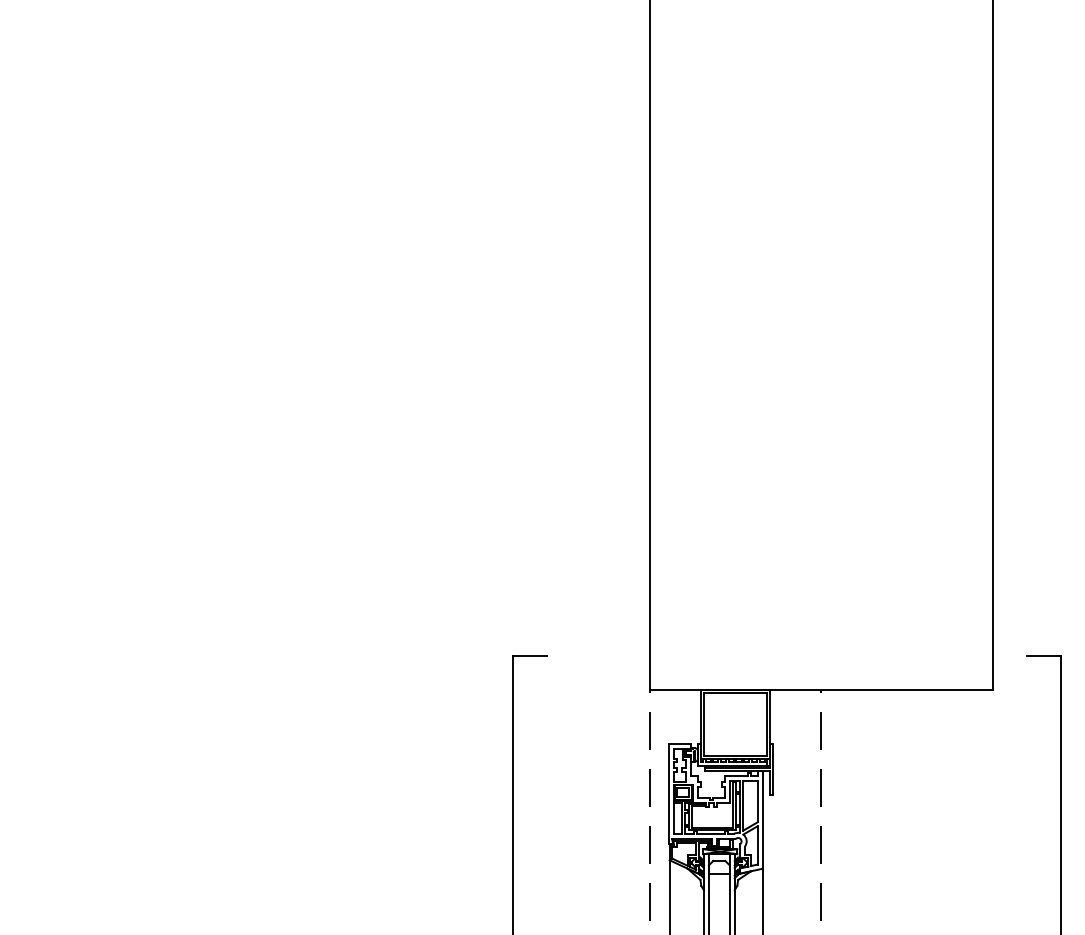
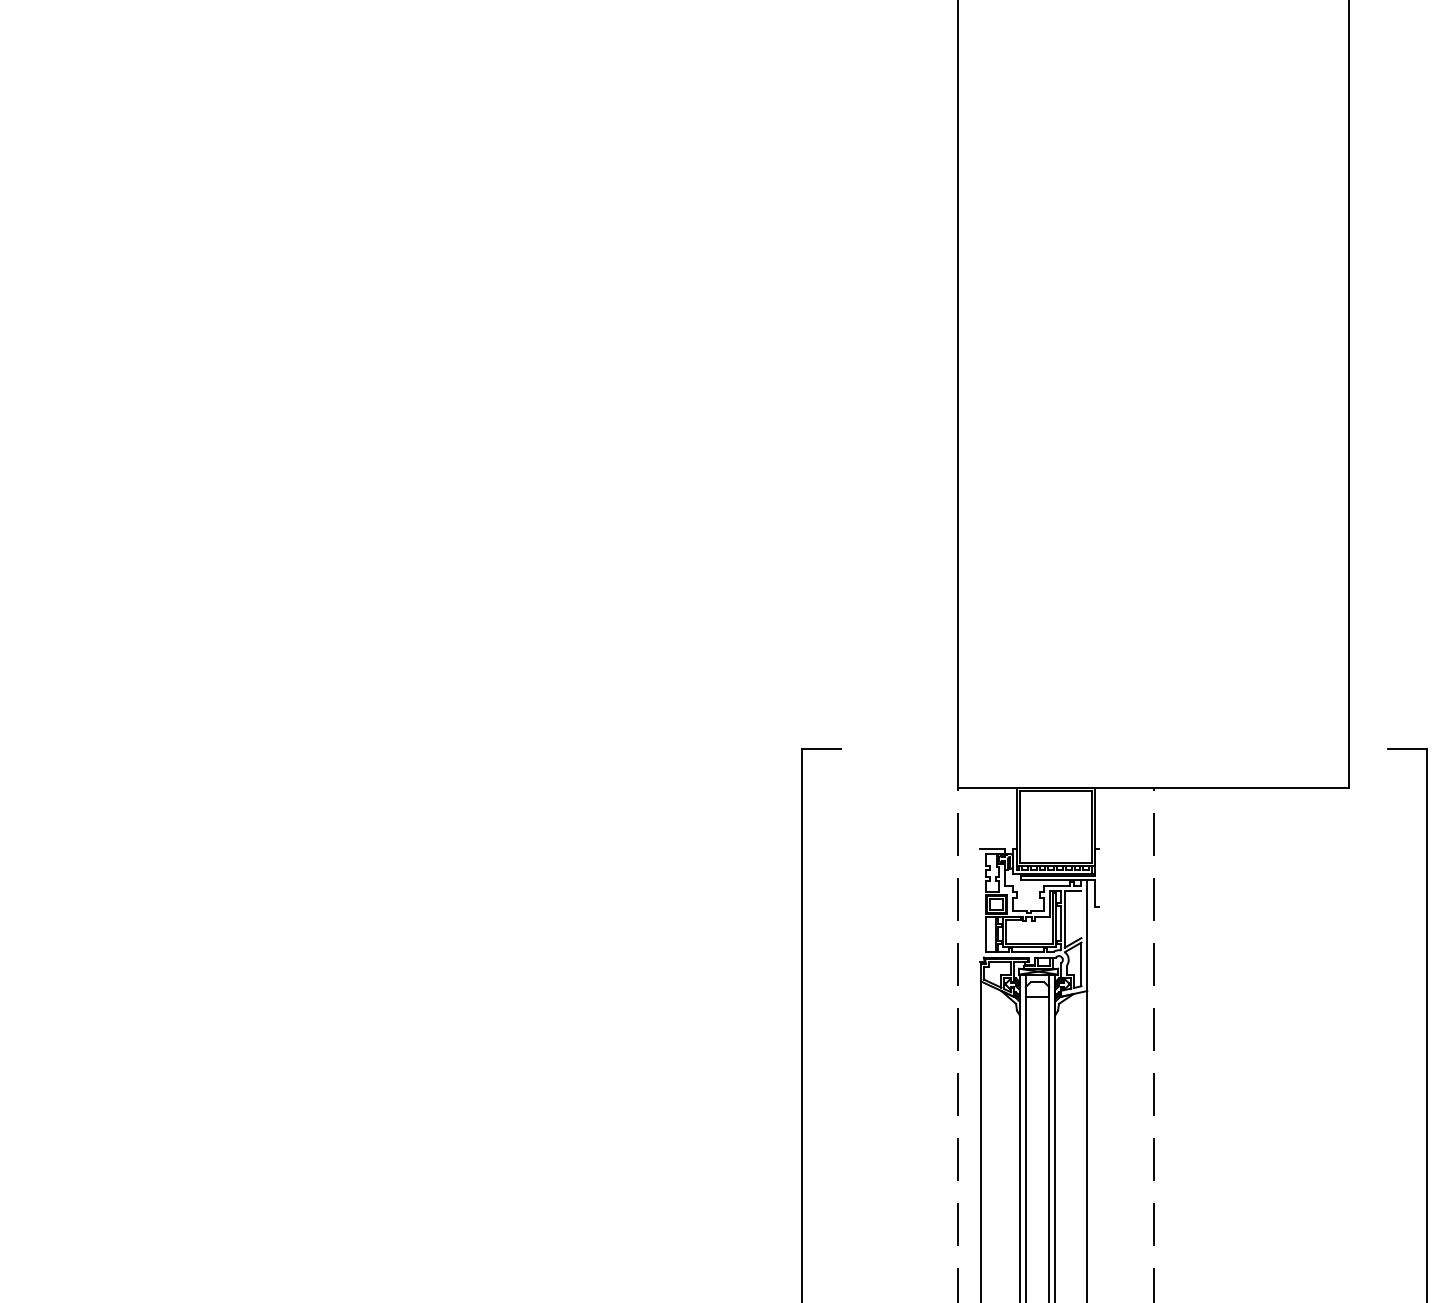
line: (773, 769) -> (1099, 877), removed
line: (668, 793) -> (979, 905), removed
line: (757, 801) -> (1081, 914), removed

